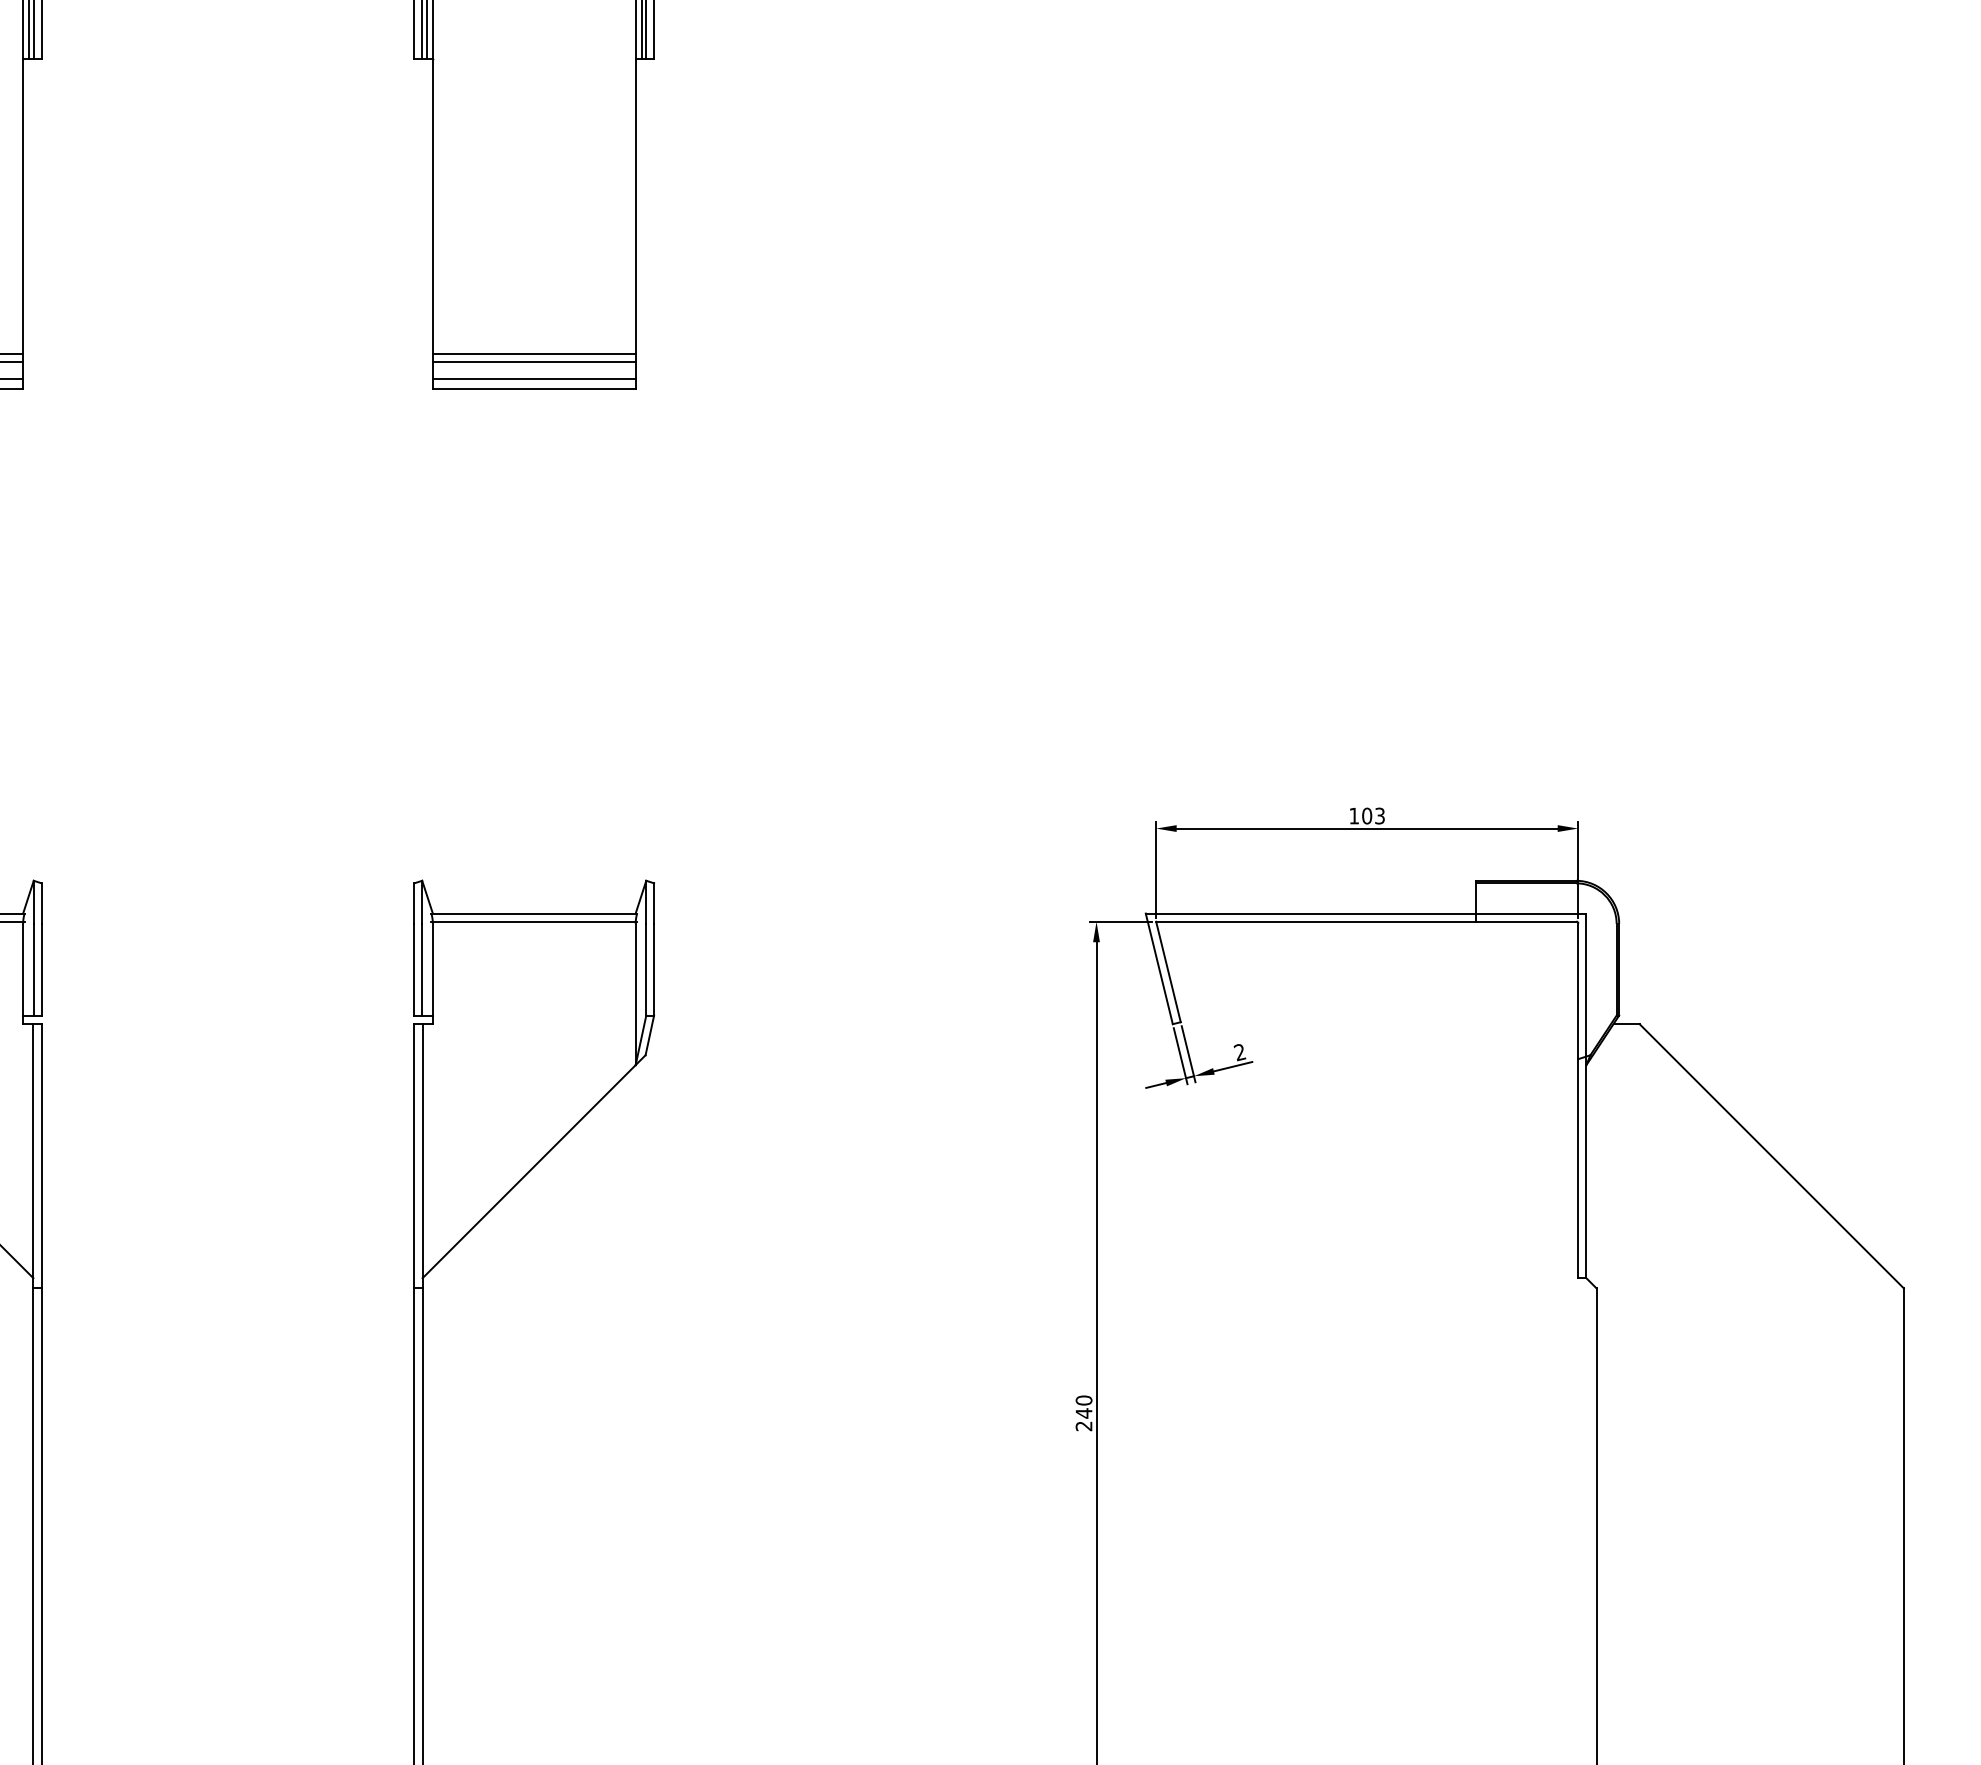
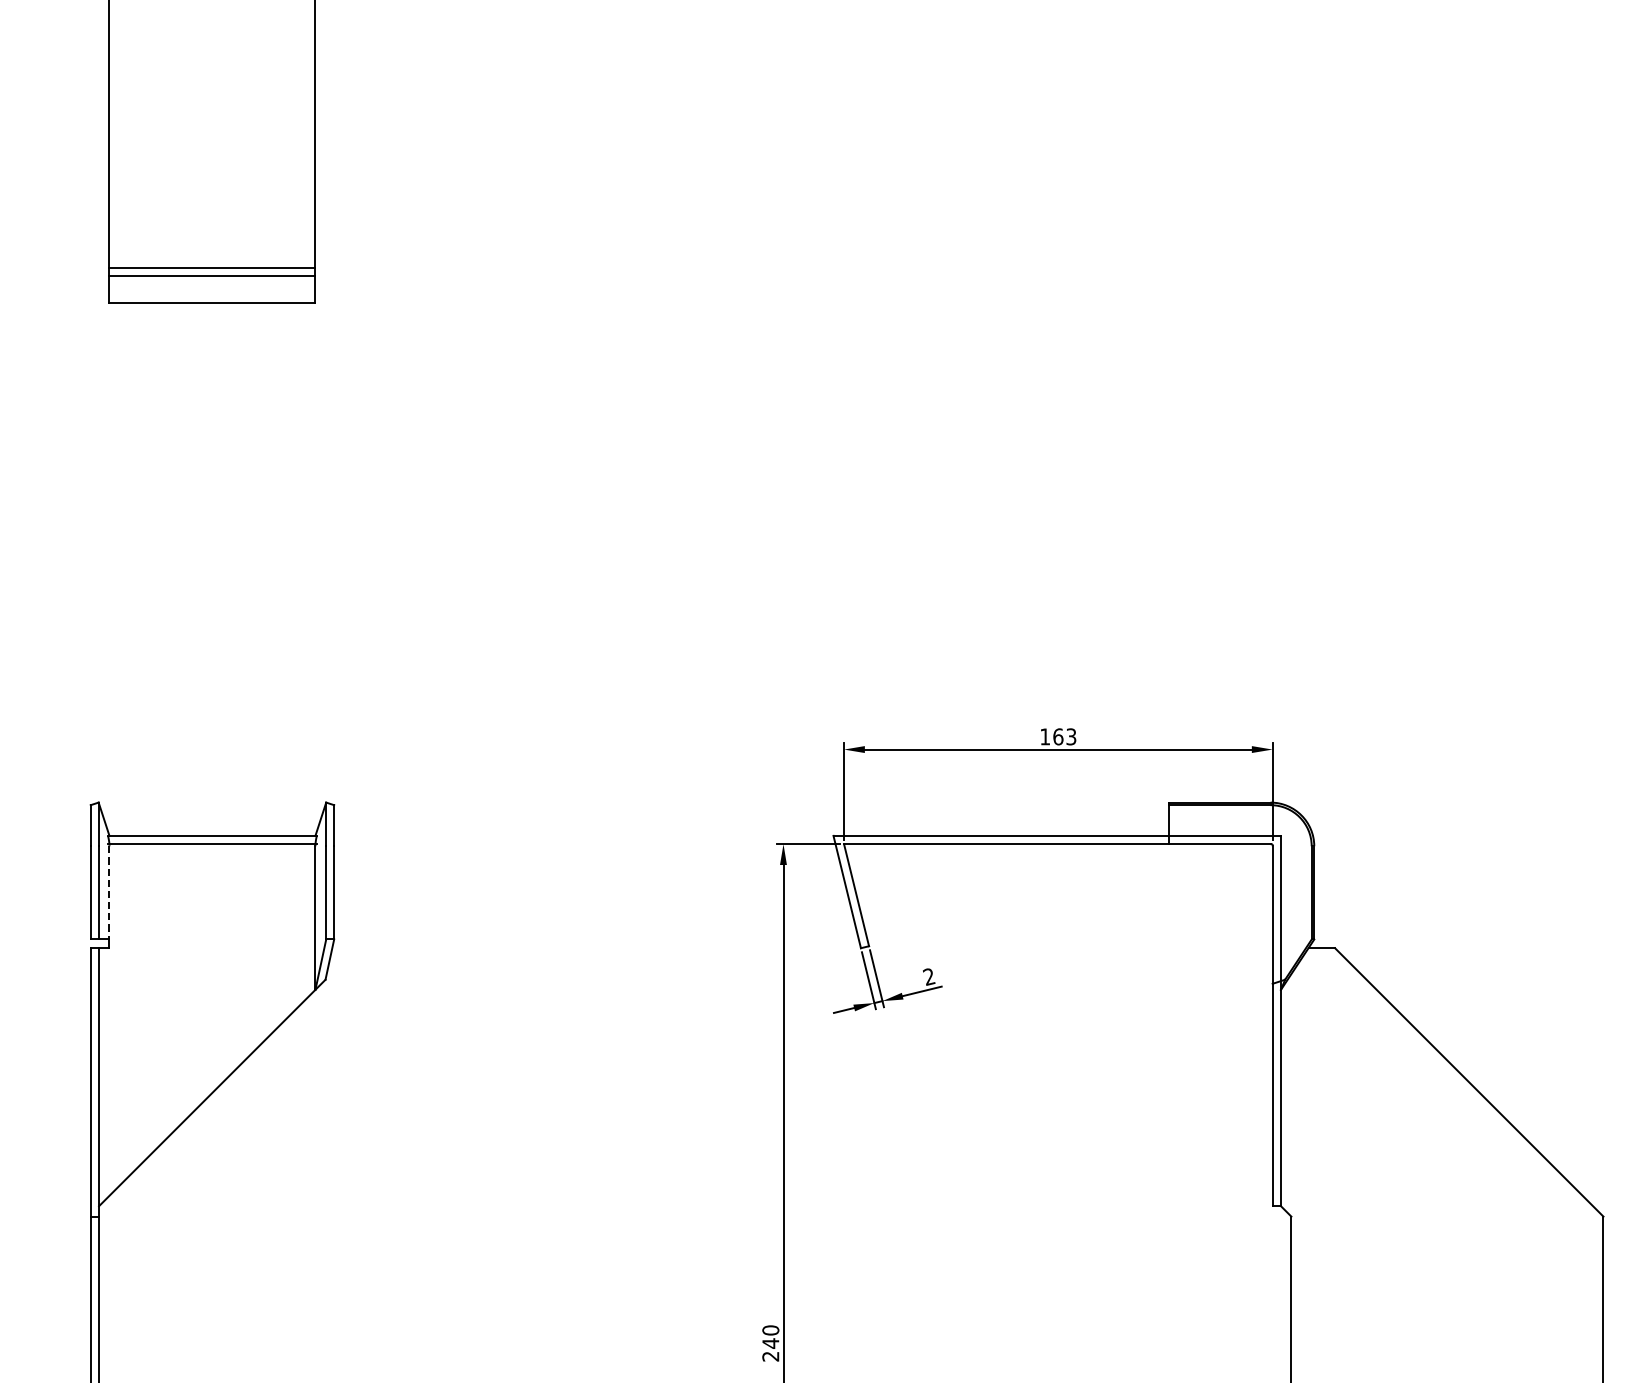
line: (533, 378) -> (211, 292), removed
text: (1367, 815) -> (1058, 736), 103 -> 163
line: (432, 969) -> (109, 892), solid -> dashed

